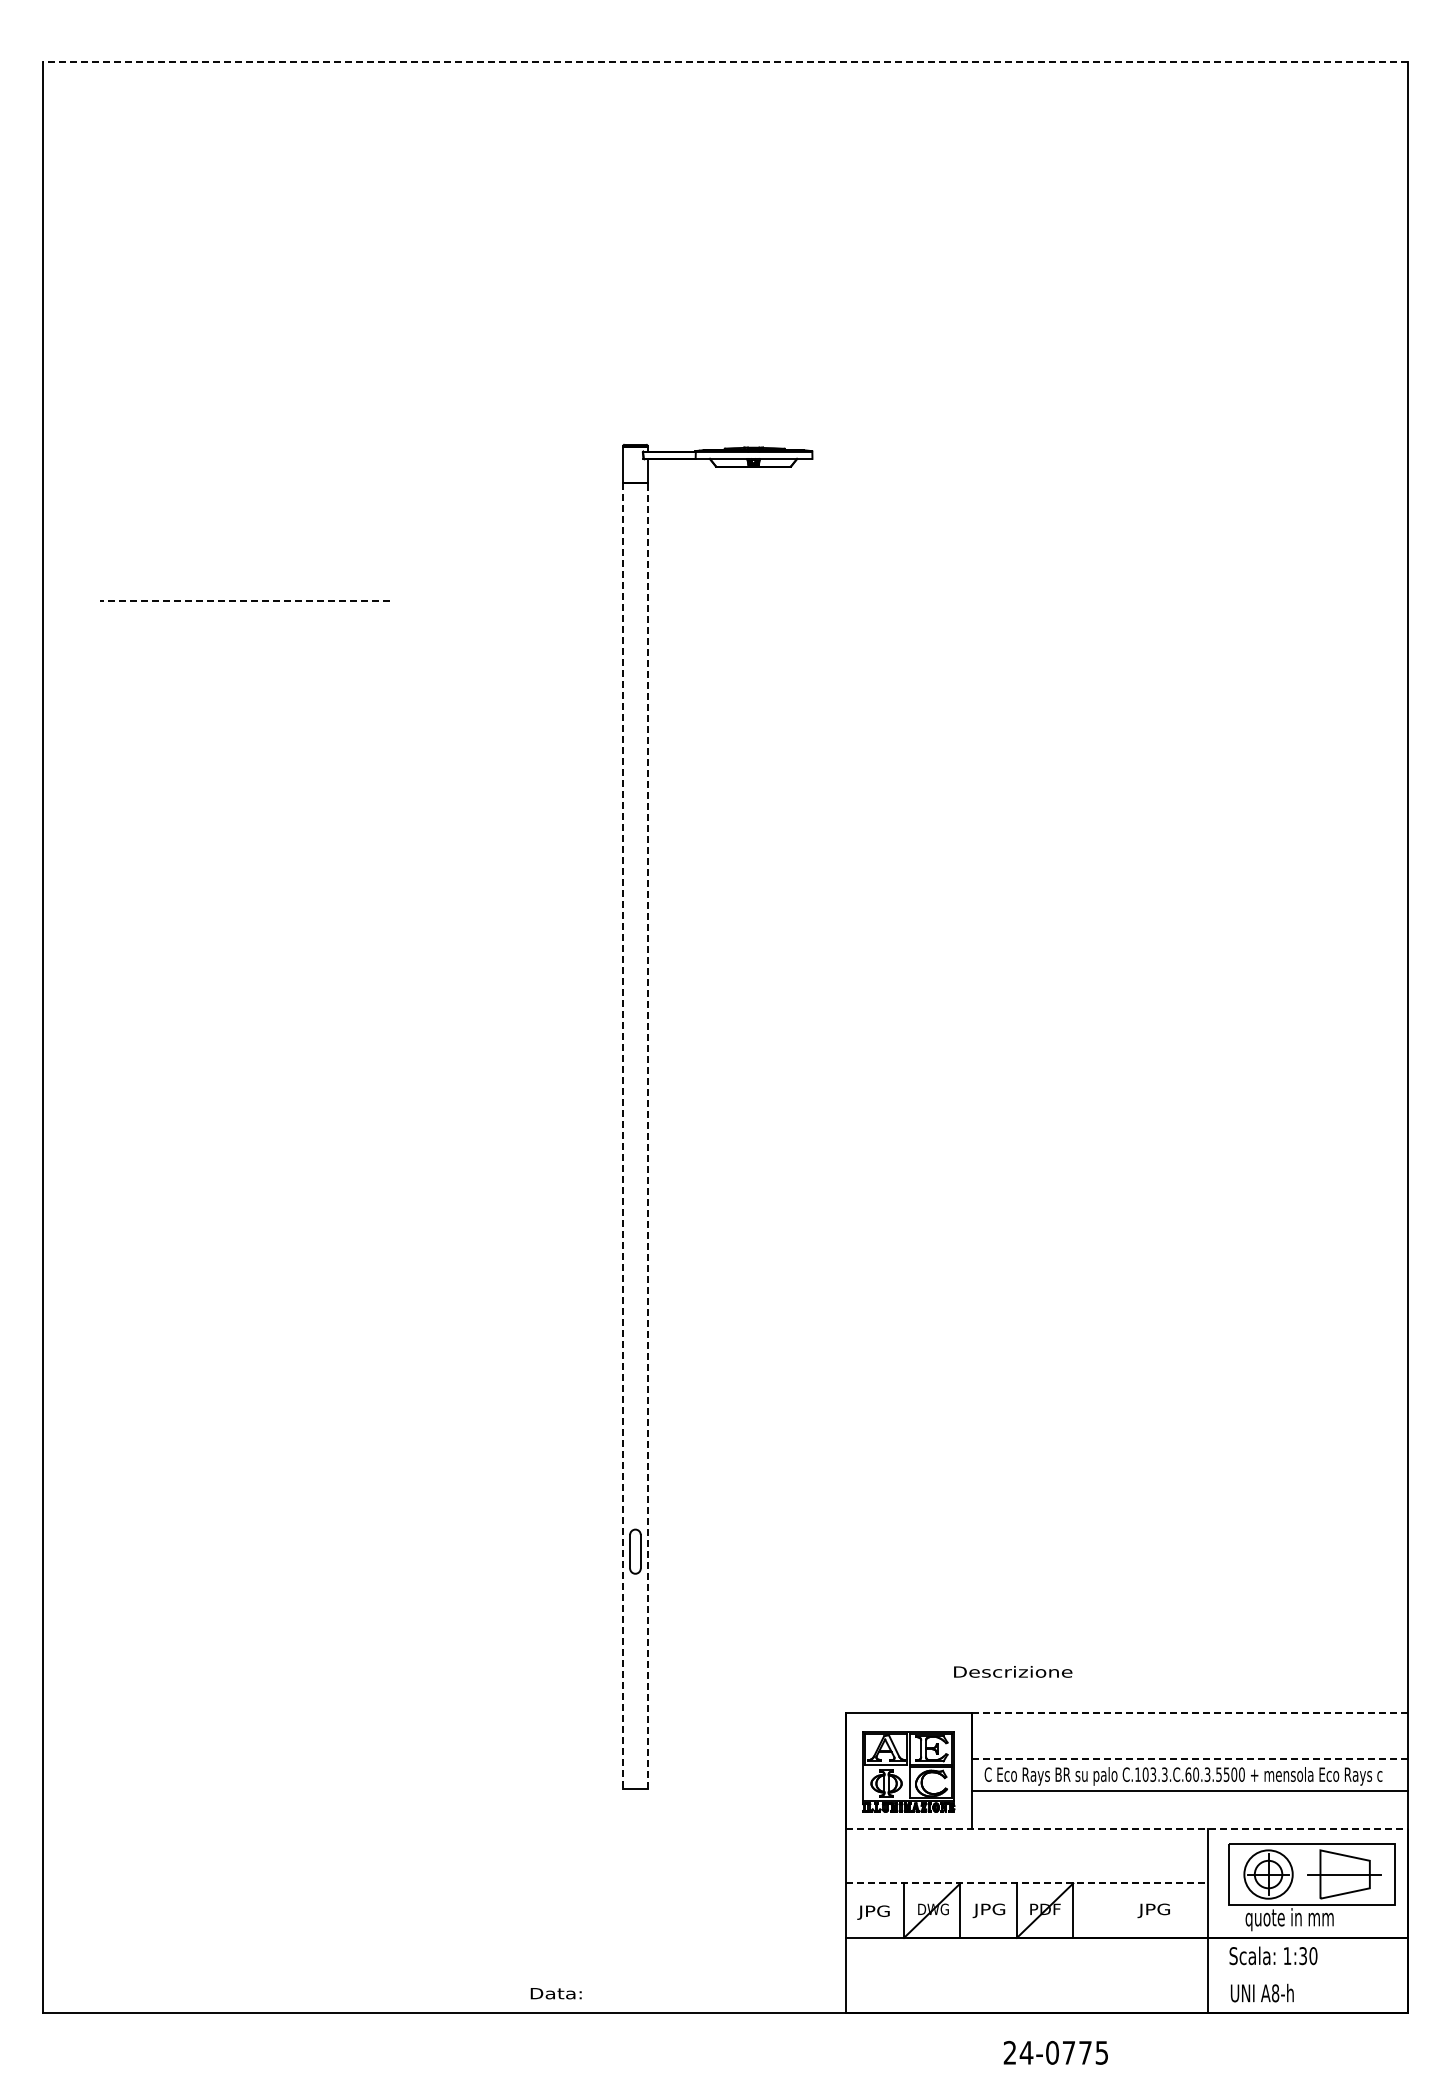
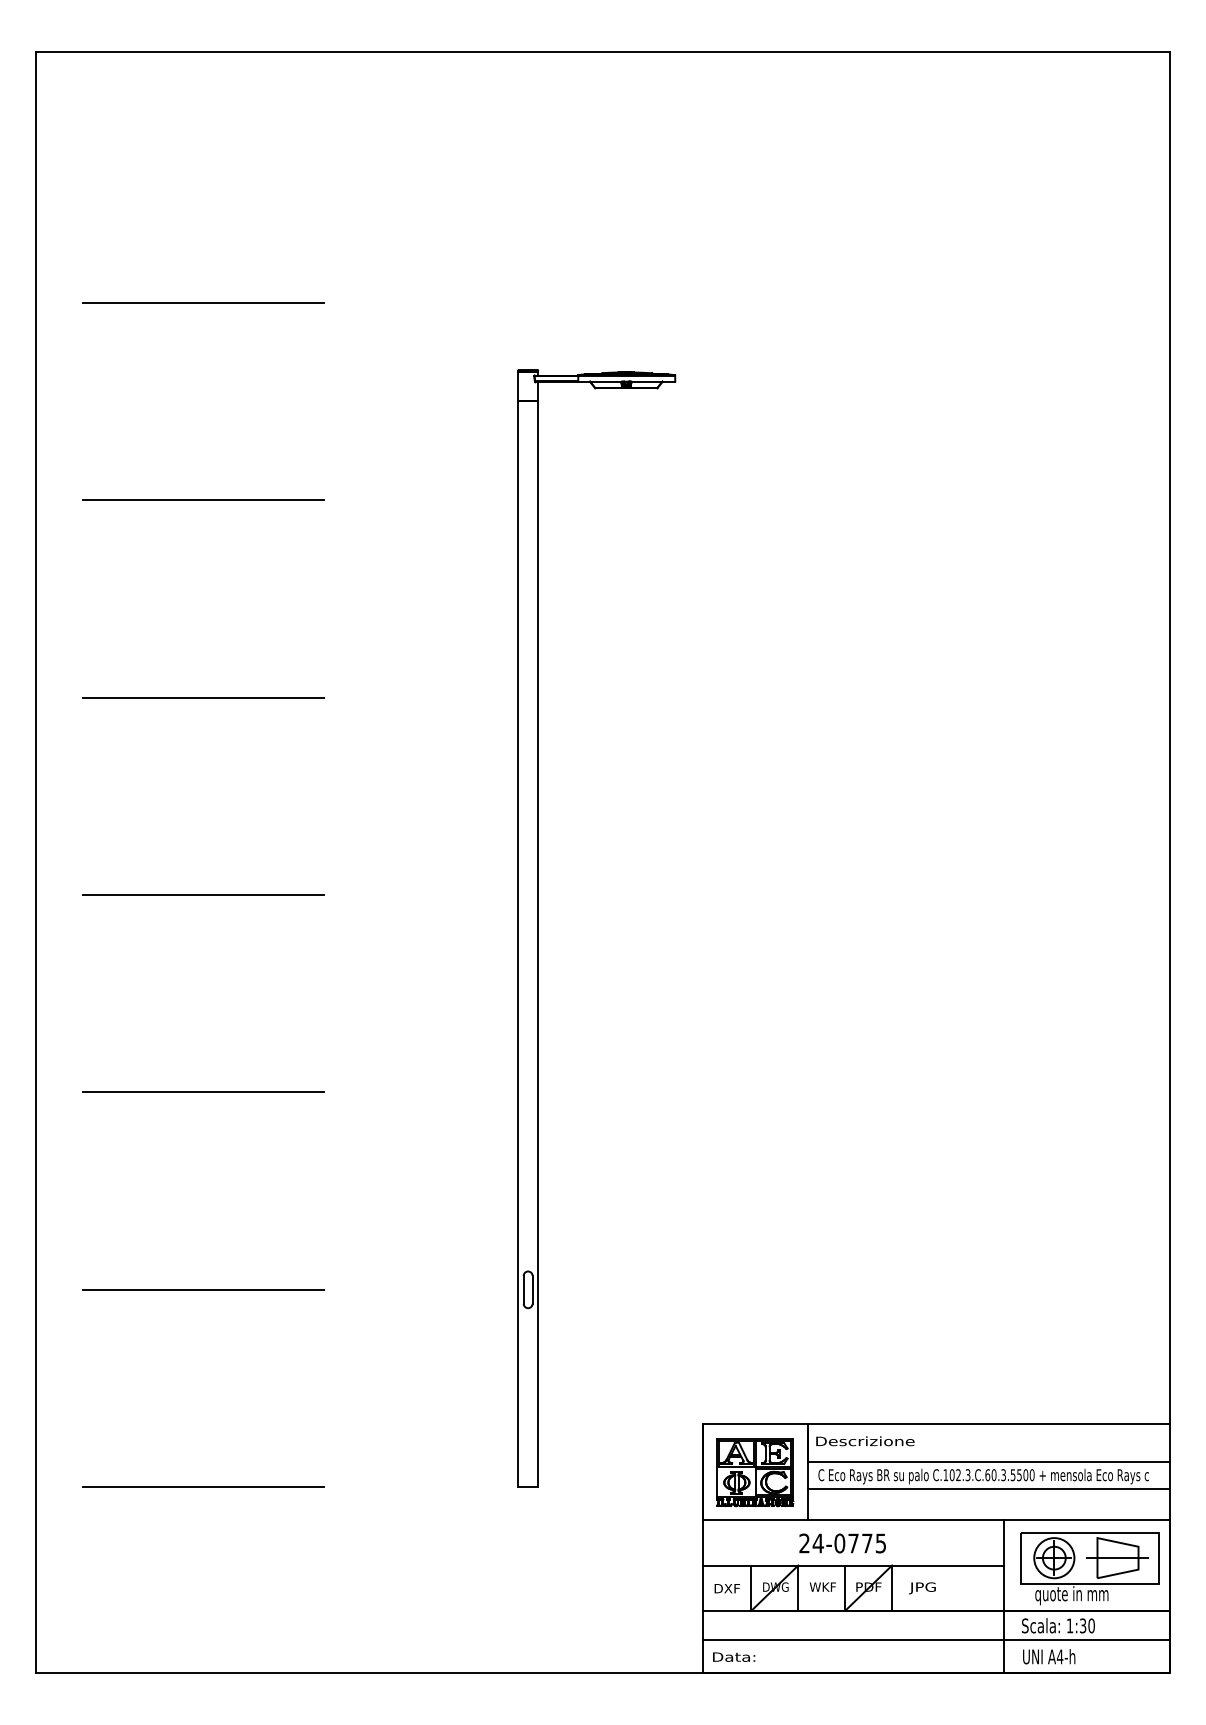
line: (725, 62) -> (603, 52), dashed -> solid
line: (244, 363) -> (203, 302), added
line: (244, 601) -> (203, 500), dashed -> solid
line: (244, 839) -> (203, 697), added
line: (244, 1076) -> (203, 894), added
line: (647, 1135) -> (538, 943), dashed -> solid
line: (623, 1136) -> (518, 944), dashed -> solid
line: (244, 1313) -> (203, 1091), added
line: (244, 1551) -> (203, 1289), added
text: (1013, 1671) -> (865, 1440), moved
line: (1189, 1712) -> (988, 1423), dashed -> solid
line: (1189, 1759) -> (988, 1462), dashed -> solid
text: (1153, 1774) -> (958, 1475), C.103.3.C.60.3.5500 -> C.102.3.C.60.3.5500
line: (244, 1789) -> (203, 1487), added
line: (1126, 1828) -> (936, 1519), dashed -> solid
line: (1026, 1883) -> (853, 1565), dashed -> solid
text: (988, 1910) -> (821, 1588), JPG -> WKF
text: (1153, 1910) -> (922, 1588), moved
text: (873, 1912) -> (726, 1589), JPG -> DXF
line: (1126, 1972) -> (936, 1639), added
text: (555, 1993) -> (733, 1657), moved
text: (1275, 1993) -> (1060, 1657), A8-h -> A4-h
text: (1055, 2052) -> (842, 1543), moved

